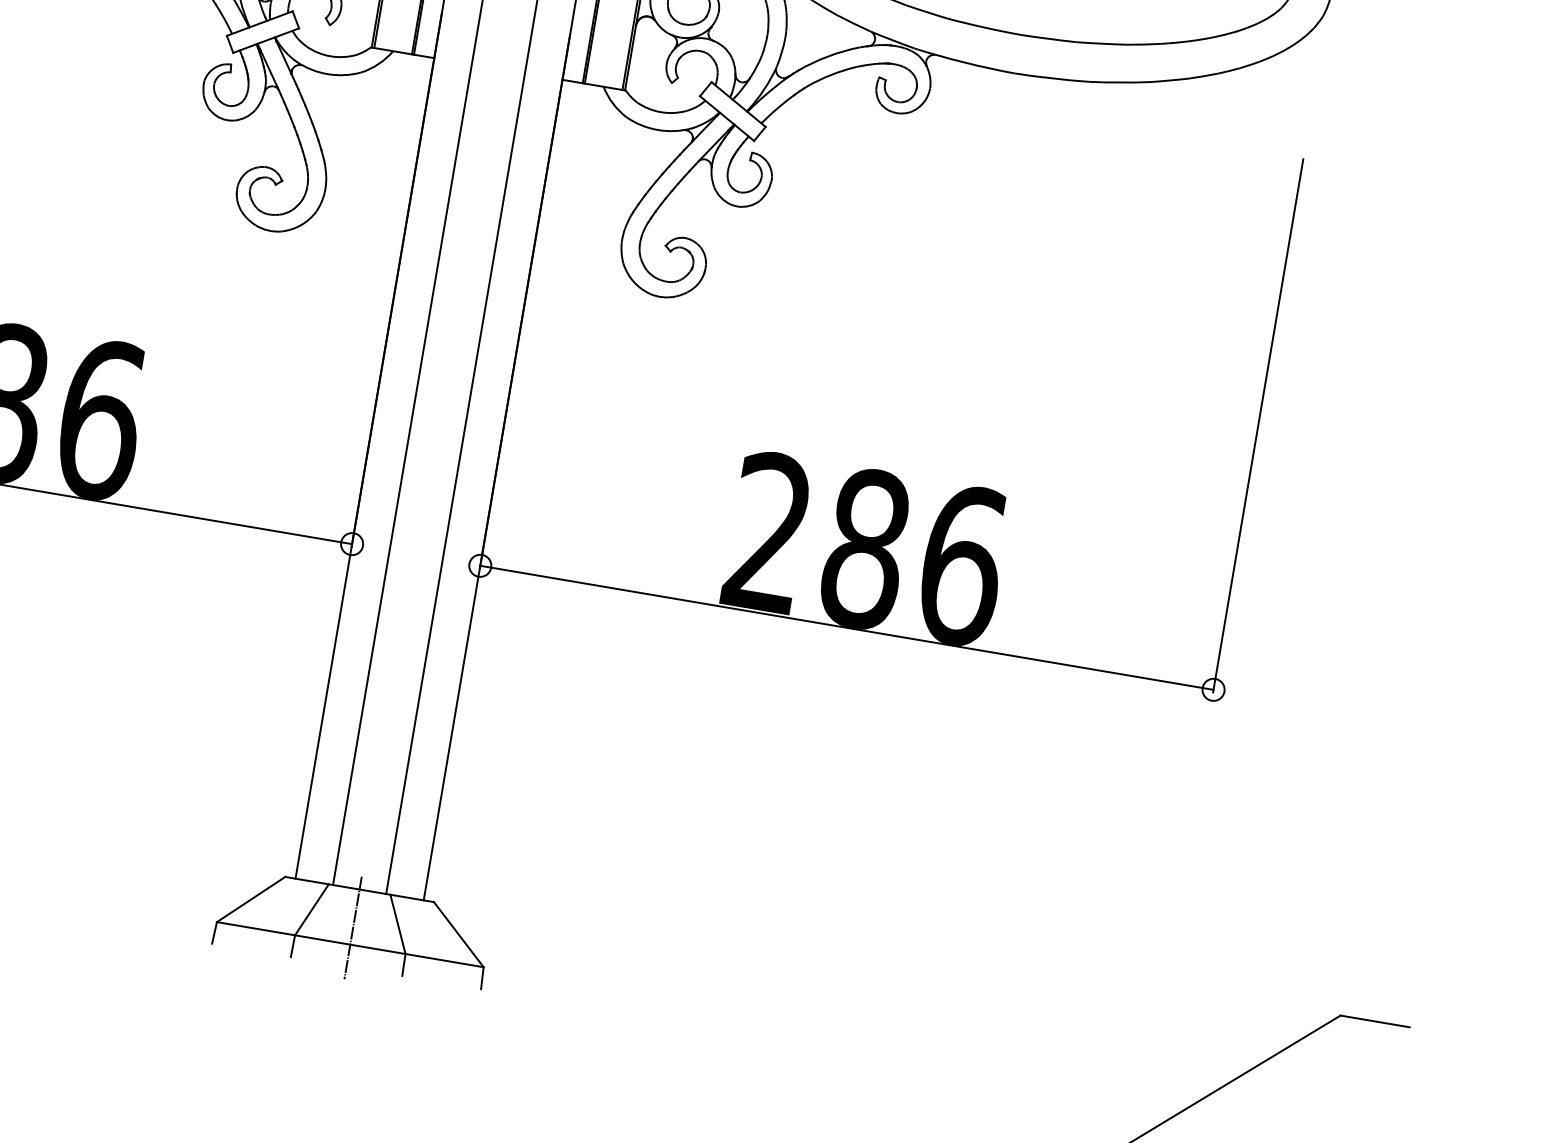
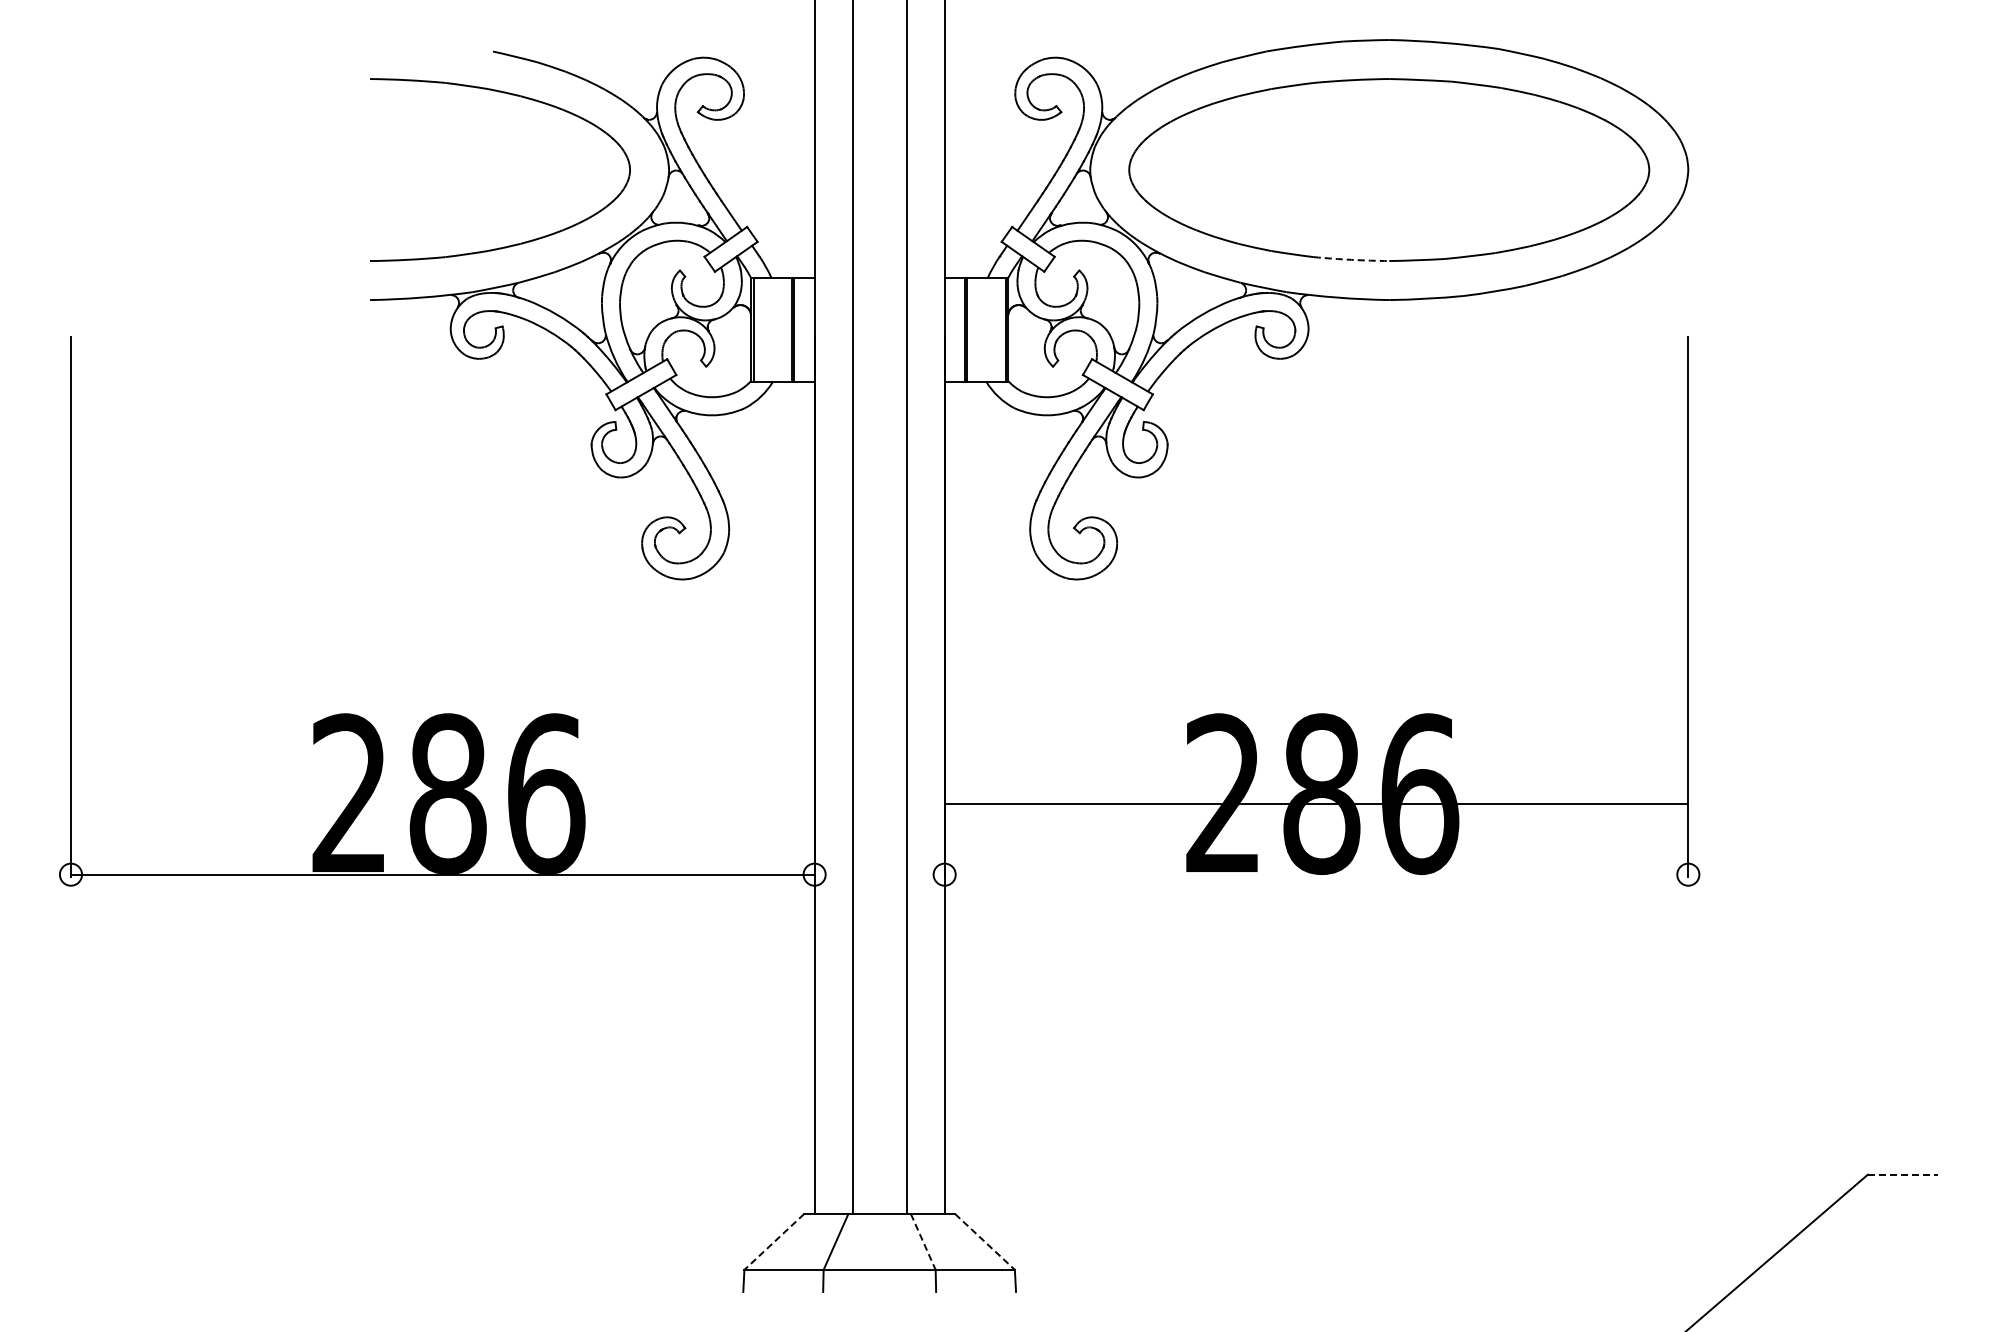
arc: (984, 27) -> (1351, 259), solid -> dashed
line: (846, 627) -> (1316, 803), moved
line: (251, 899) -> (774, 1241), solid -> dashed
line: (398, 923) -> (923, 1241), solid -> dashed
line: (353, 927) -> (879, 1252), removed
line: (458, 934) -> (984, 1241), solid -> dashed
line: (1375, 1021) -> (1903, 1174), solid -> dashed

